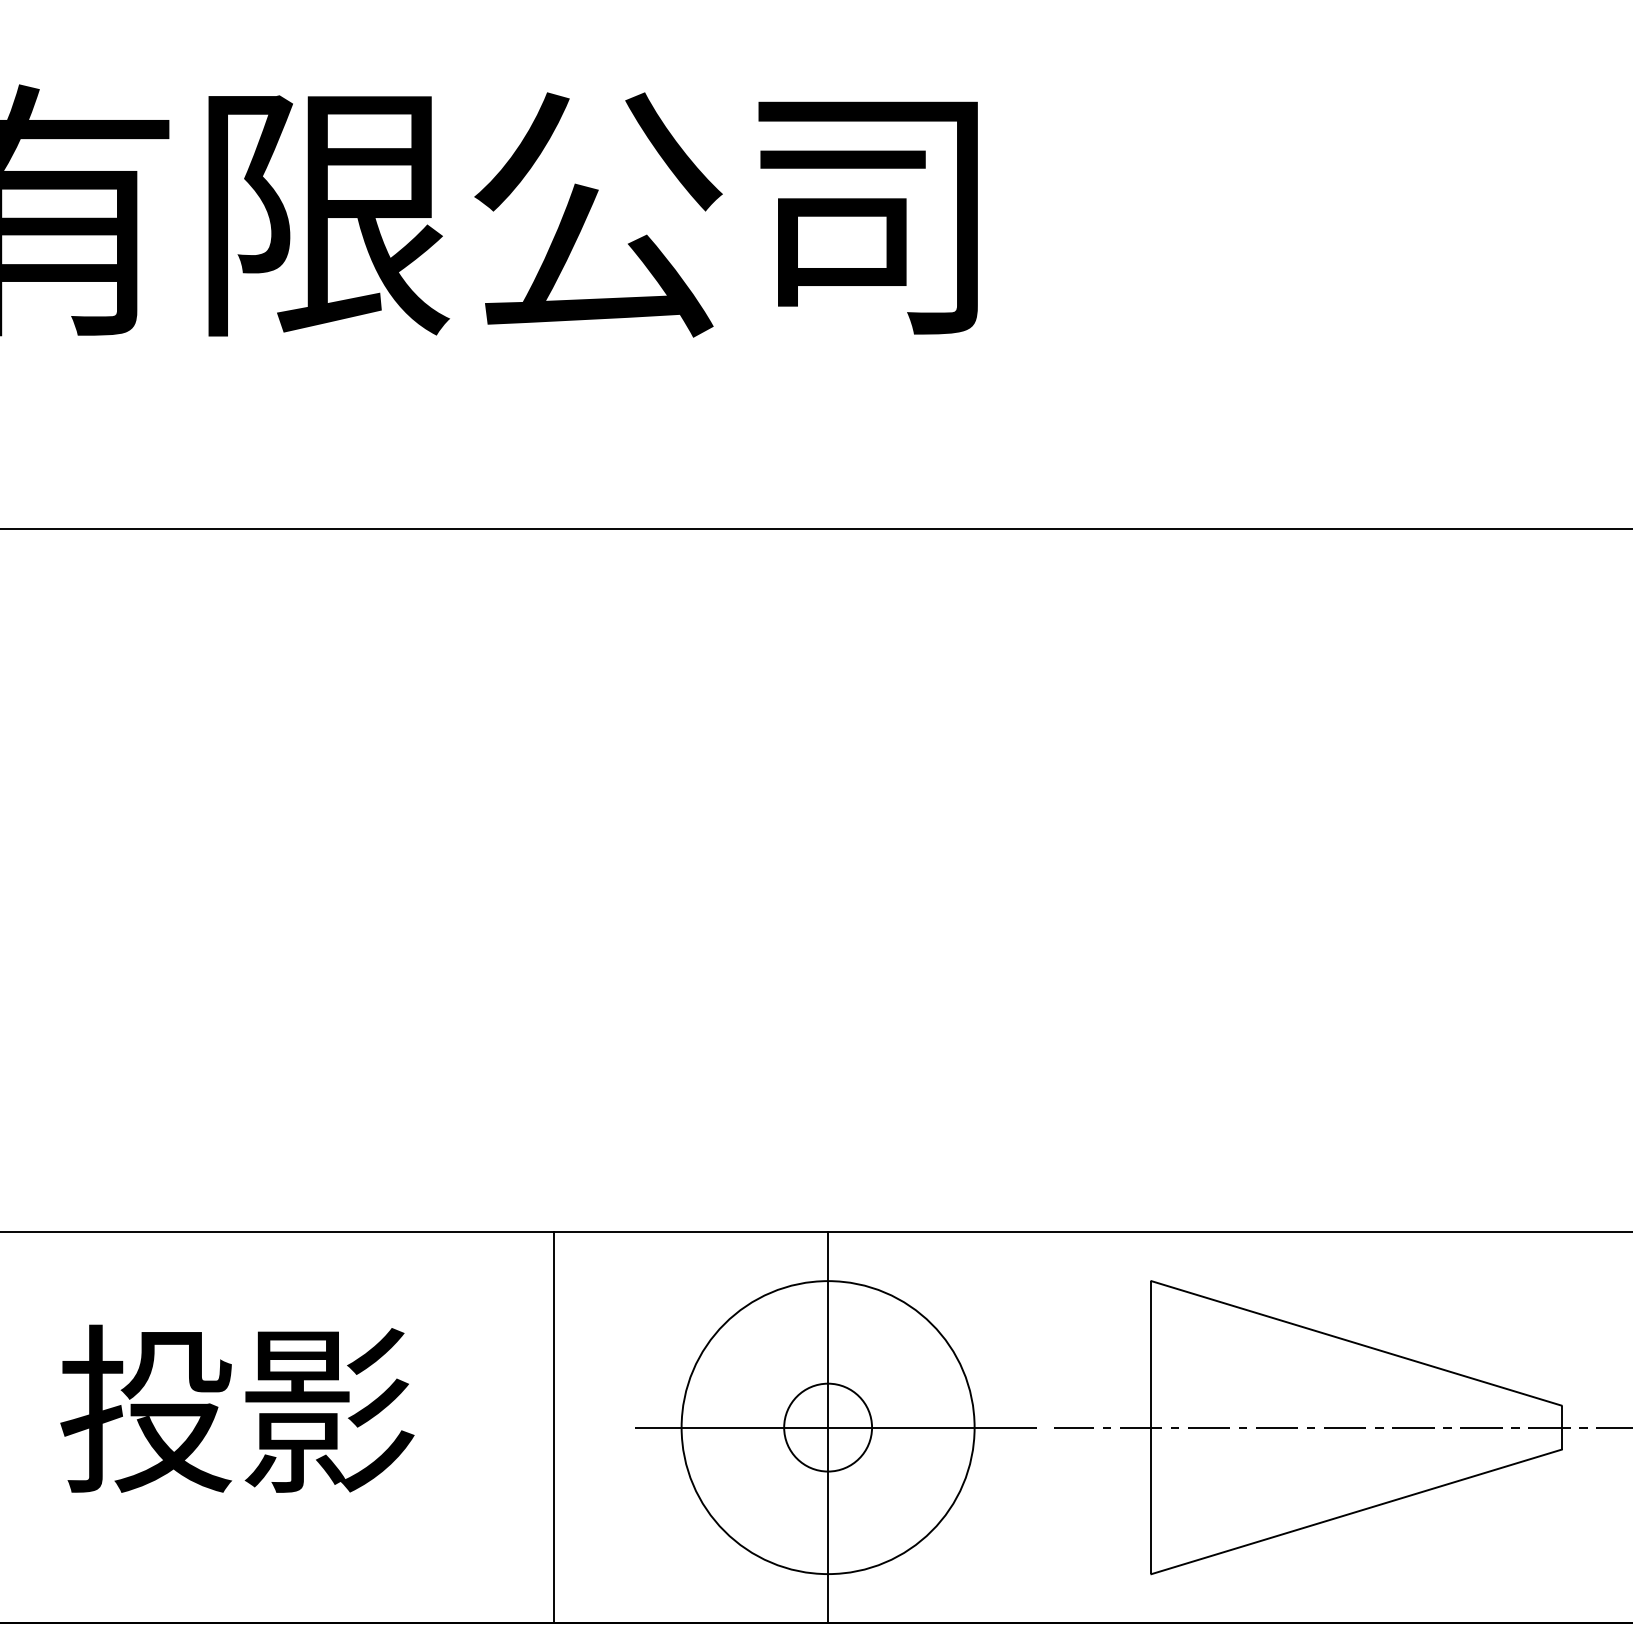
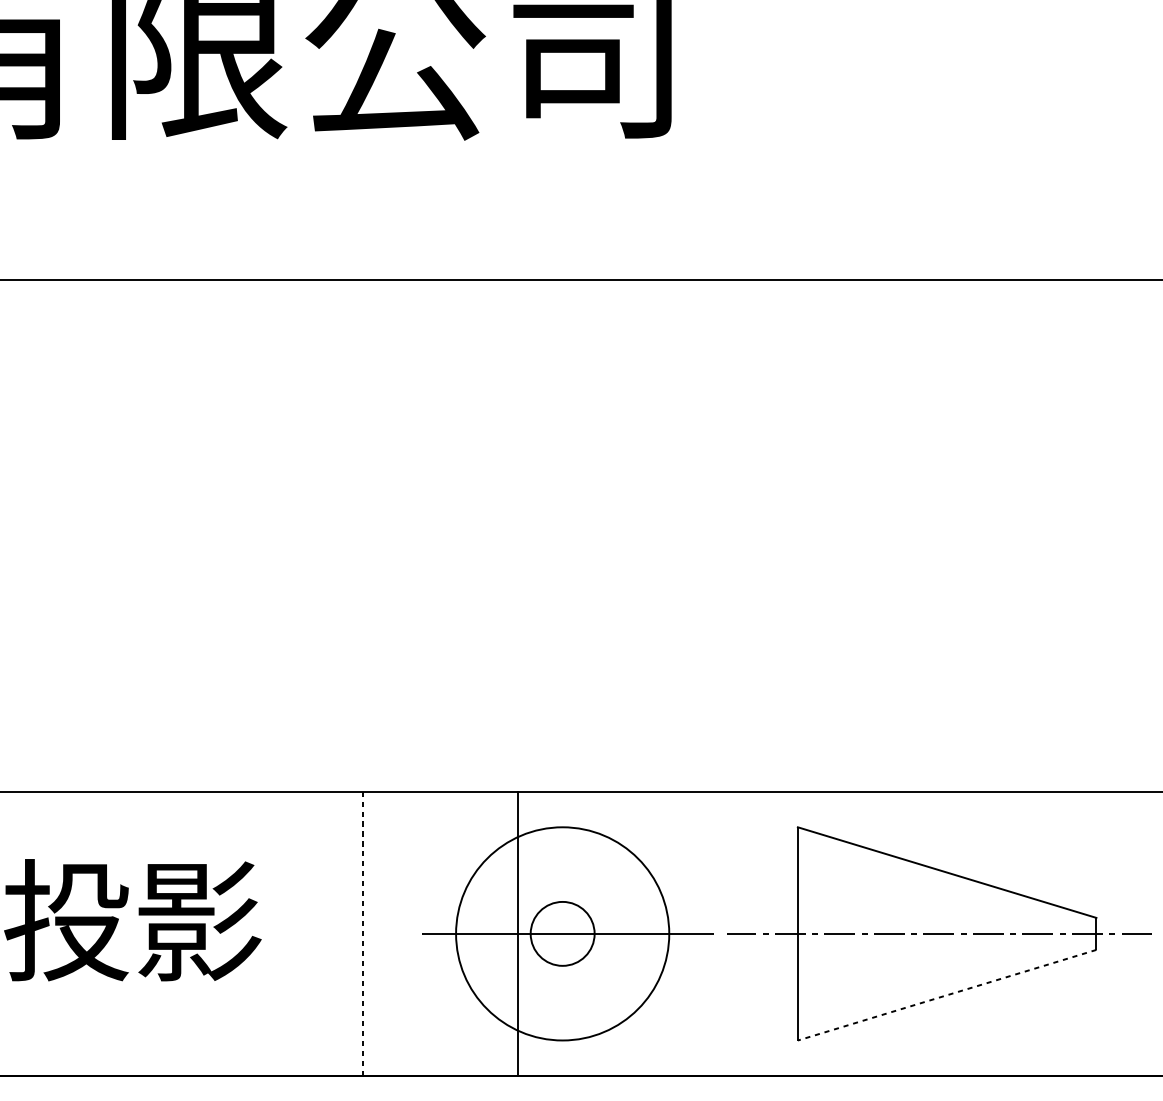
line: (553, 1427) -> (362, 933), solid -> dashed
line: (828, 1427) -> (517, 933), moved
line: (1356, 1512) -> (947, 995), solid -> dashed

